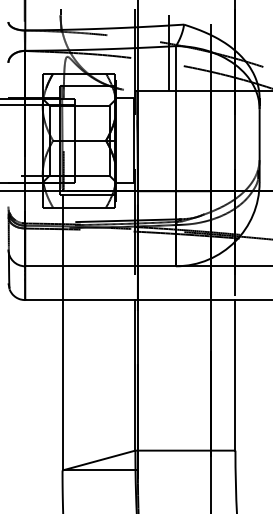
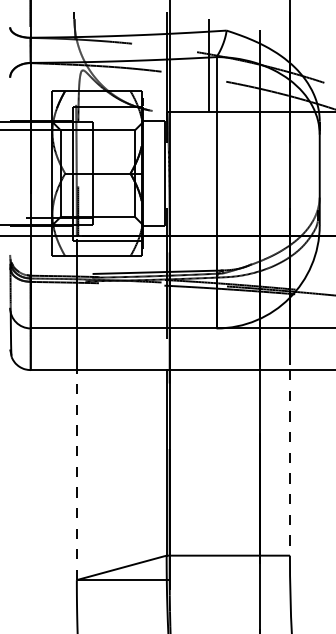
line: (235, 375) -> (290, 463), solid -> dashed
line: (62, 384) -> (76, 474), solid -> dashed

